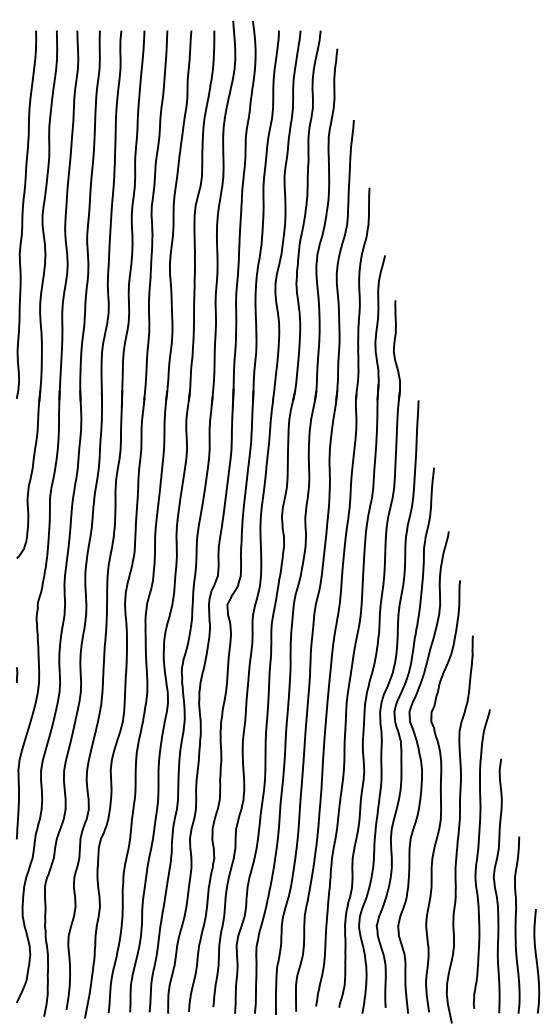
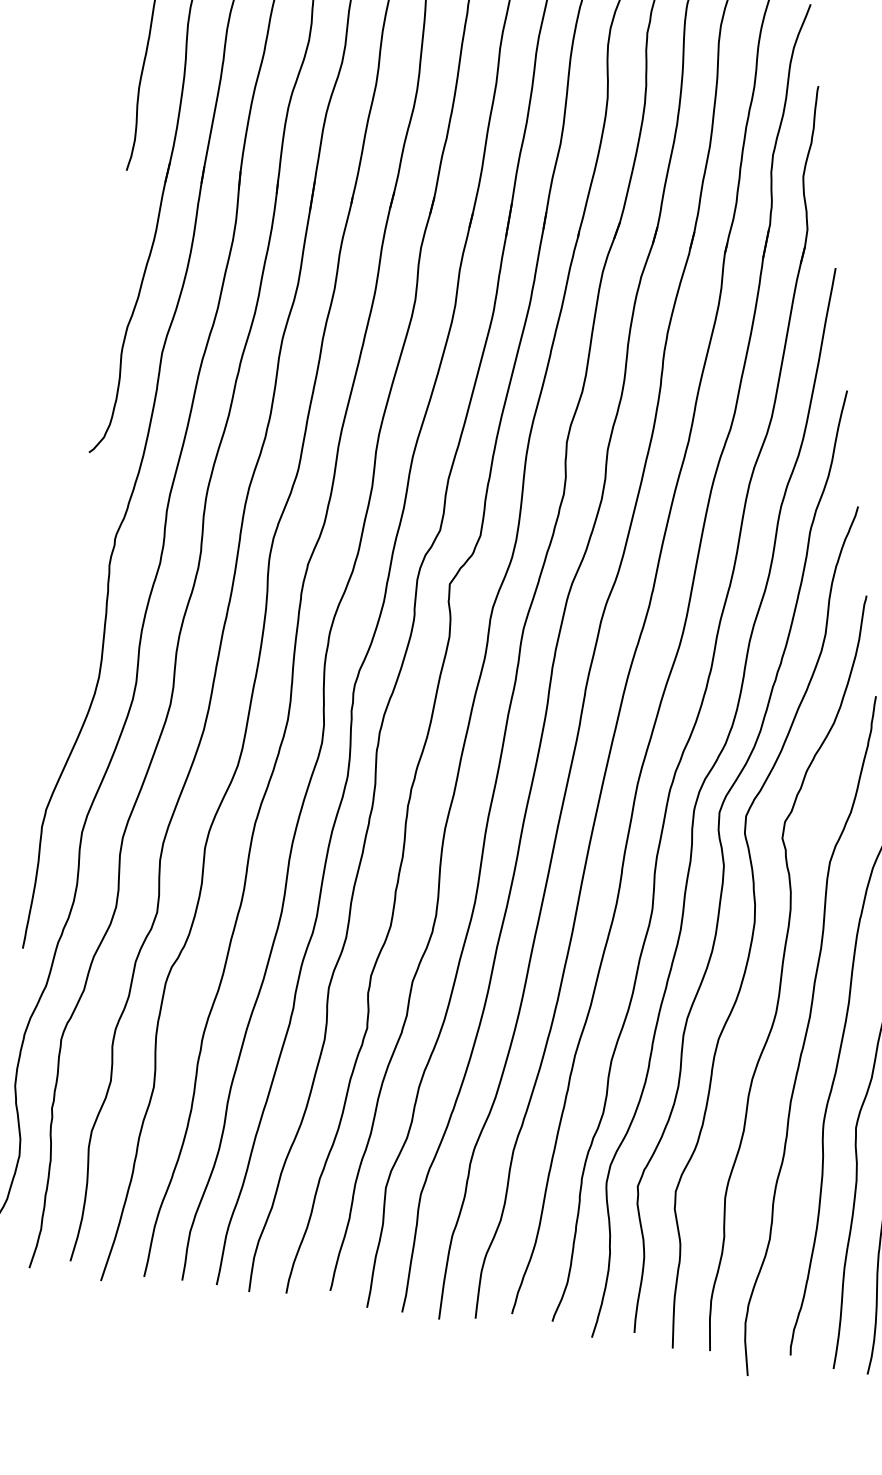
line: (17, 675) -> (62, 659), removed

